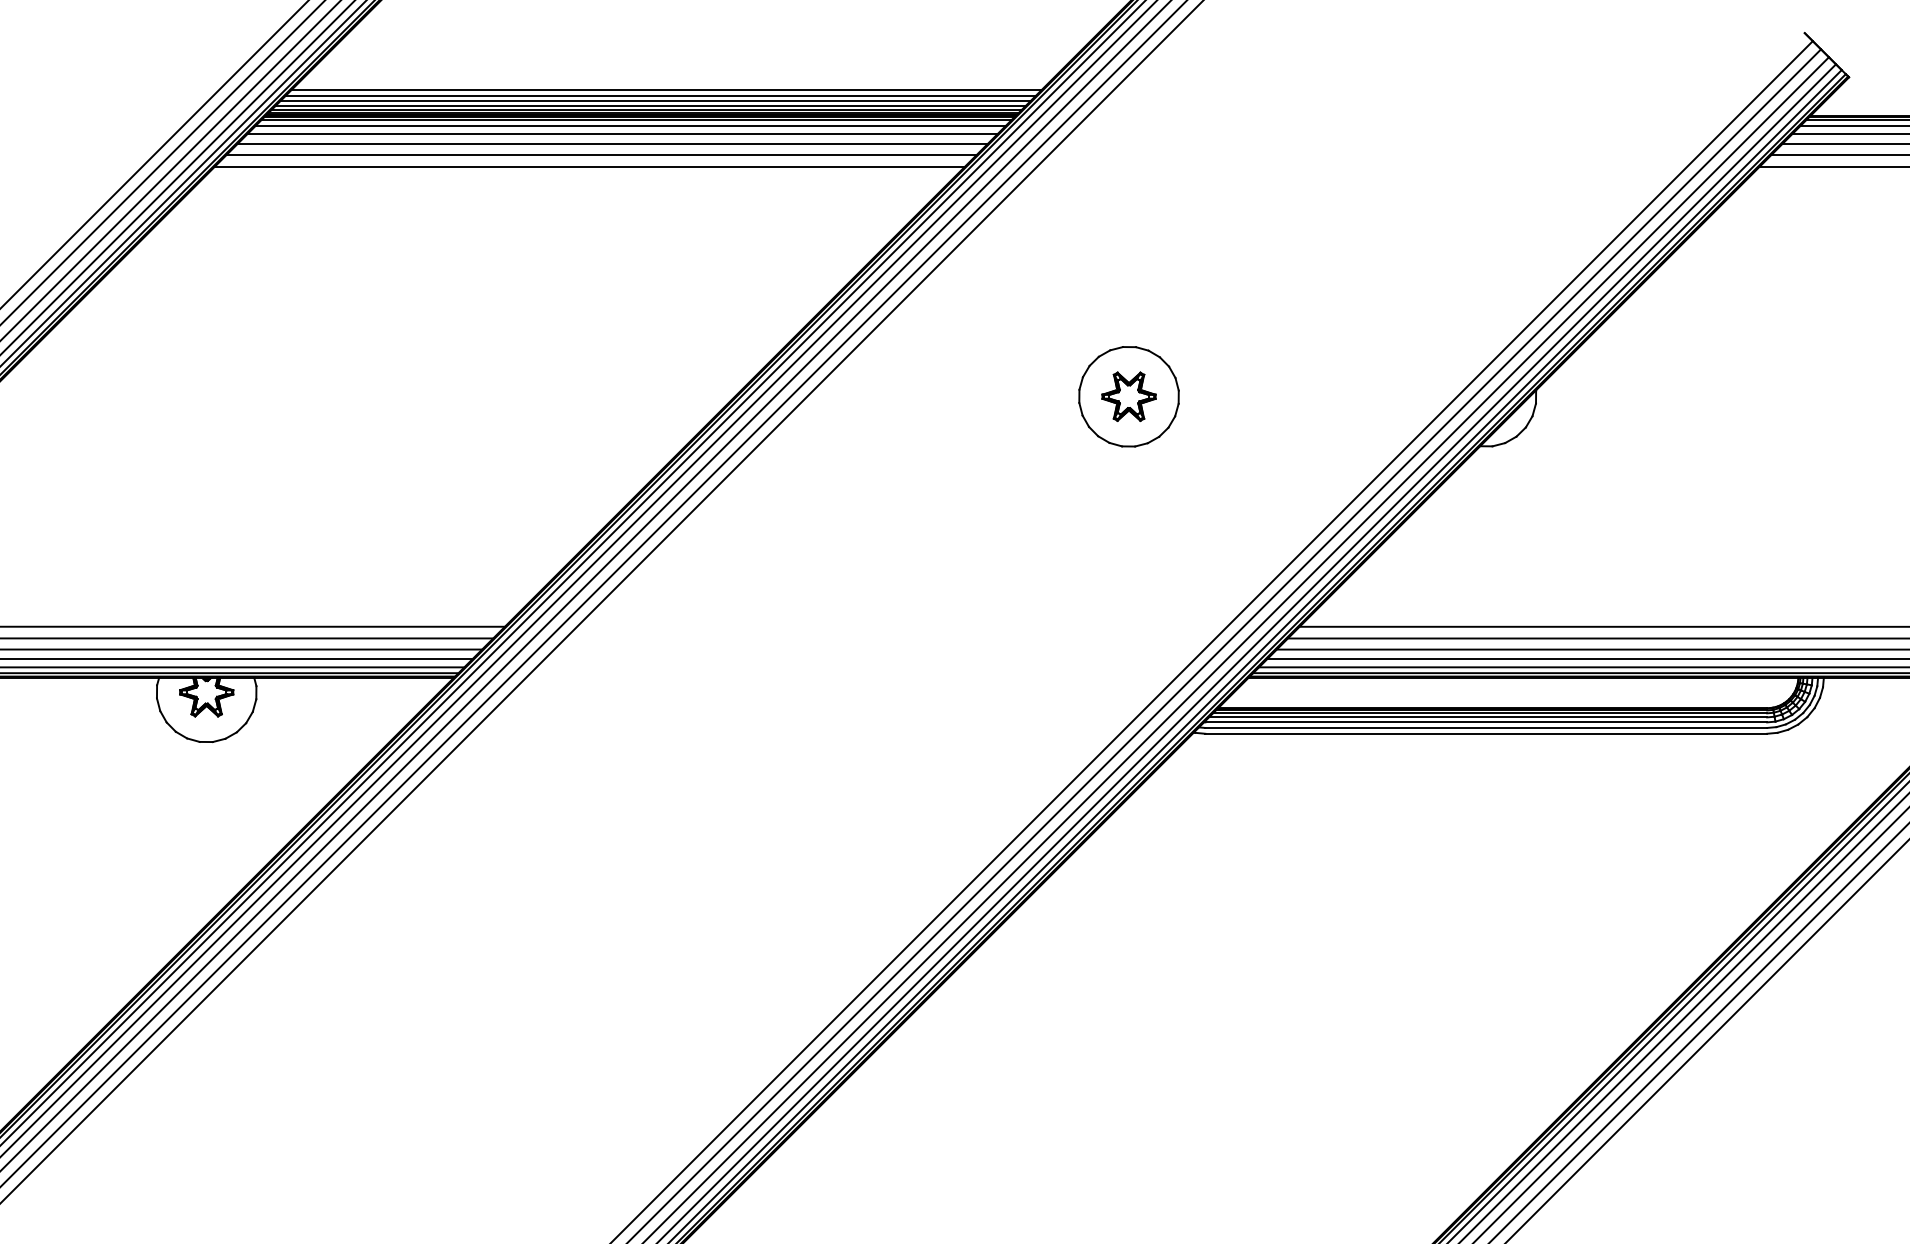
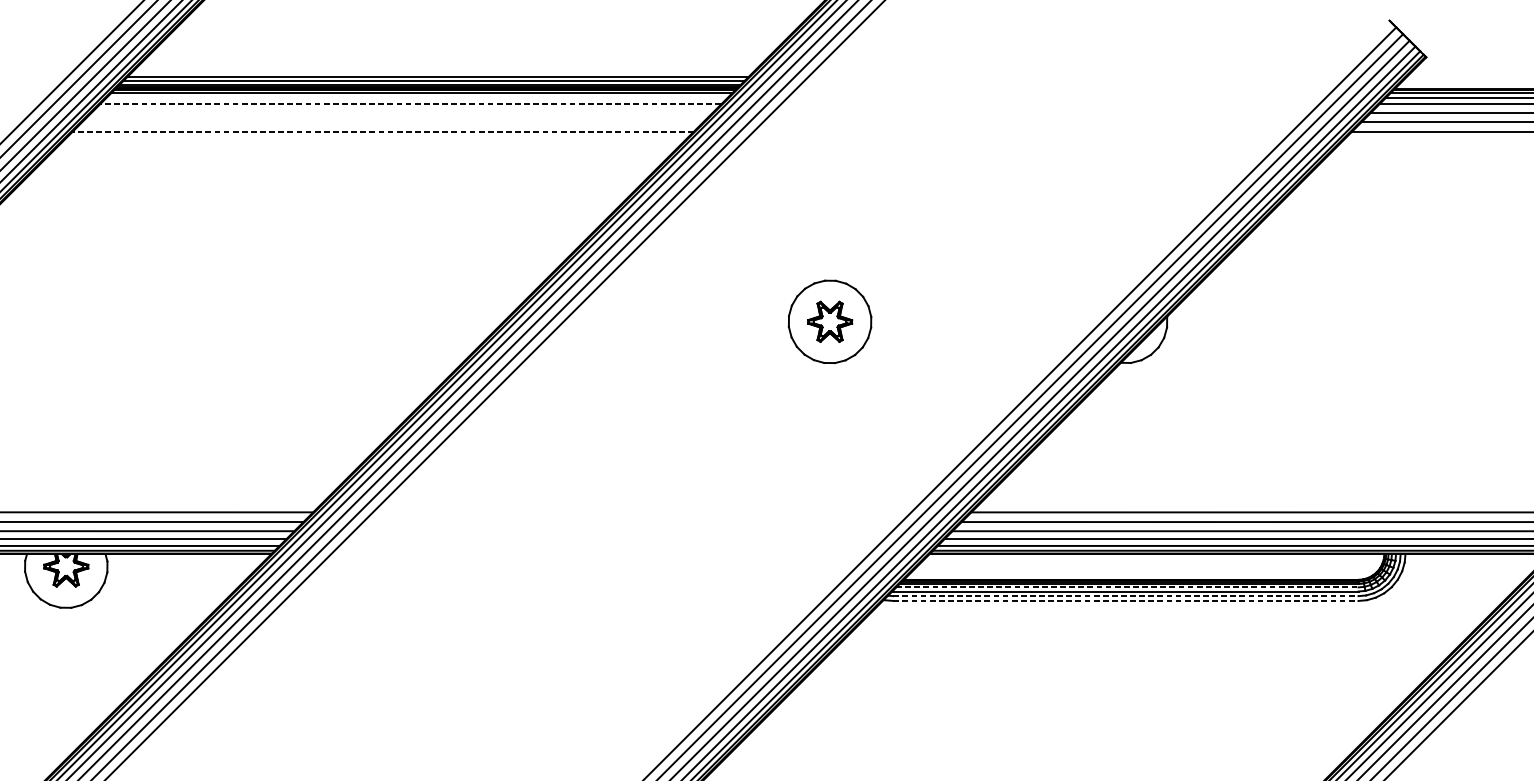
line: (666, 89) -> (447, 67), removed
line: (660, 95) -> (442, 72), removed
line: (630, 126) -> (417, 98), removed
line: (621, 134) -> (409, 104), solid -> dashed
line: (612, 144) -> (402, 112), removed
line: (601, 155) -> (393, 122), removed
line: (589, 166) -> (383, 131), solid -> dashed
line: (1488, 717) -> (1127, 587), solid -> dashed
line: (1486, 727) -> (1126, 595), solid -> dashed
line: (1486, 733) -> (1126, 600), solid -> dashed

